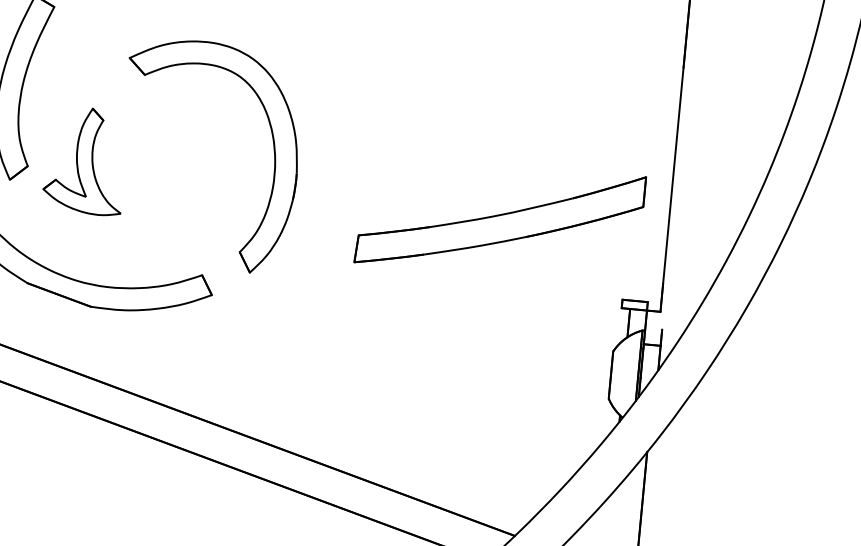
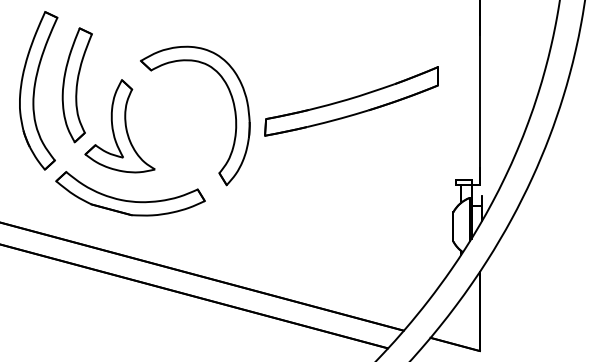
part: (84, 161) -> (119, 126), size x1.43
part: (499, 219) -> (351, 101), moved

